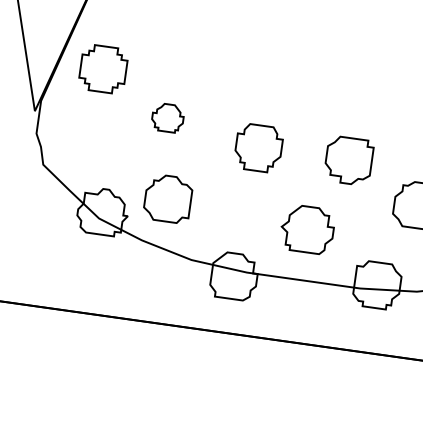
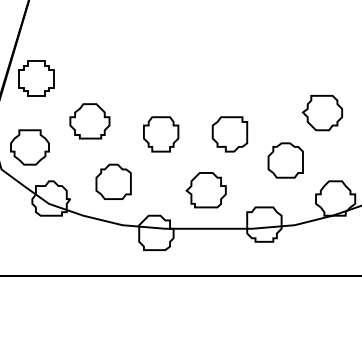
part: (103, 69) -> (36, 78), moved
part: (167, 118) -> (89, 121), size x1.67
part: (83, 141) -> (29, 147), added
part: (168, 198) -> (113, 181), moved

